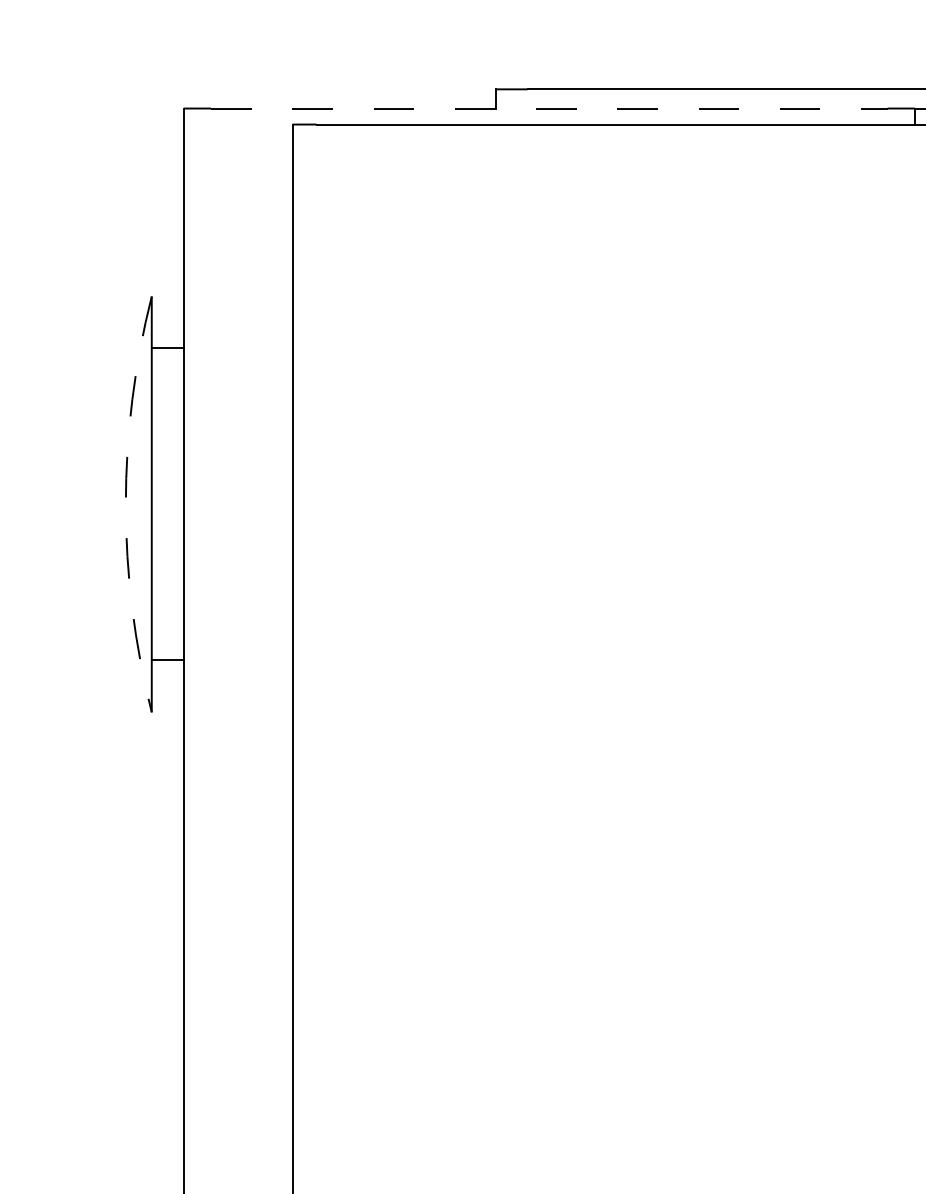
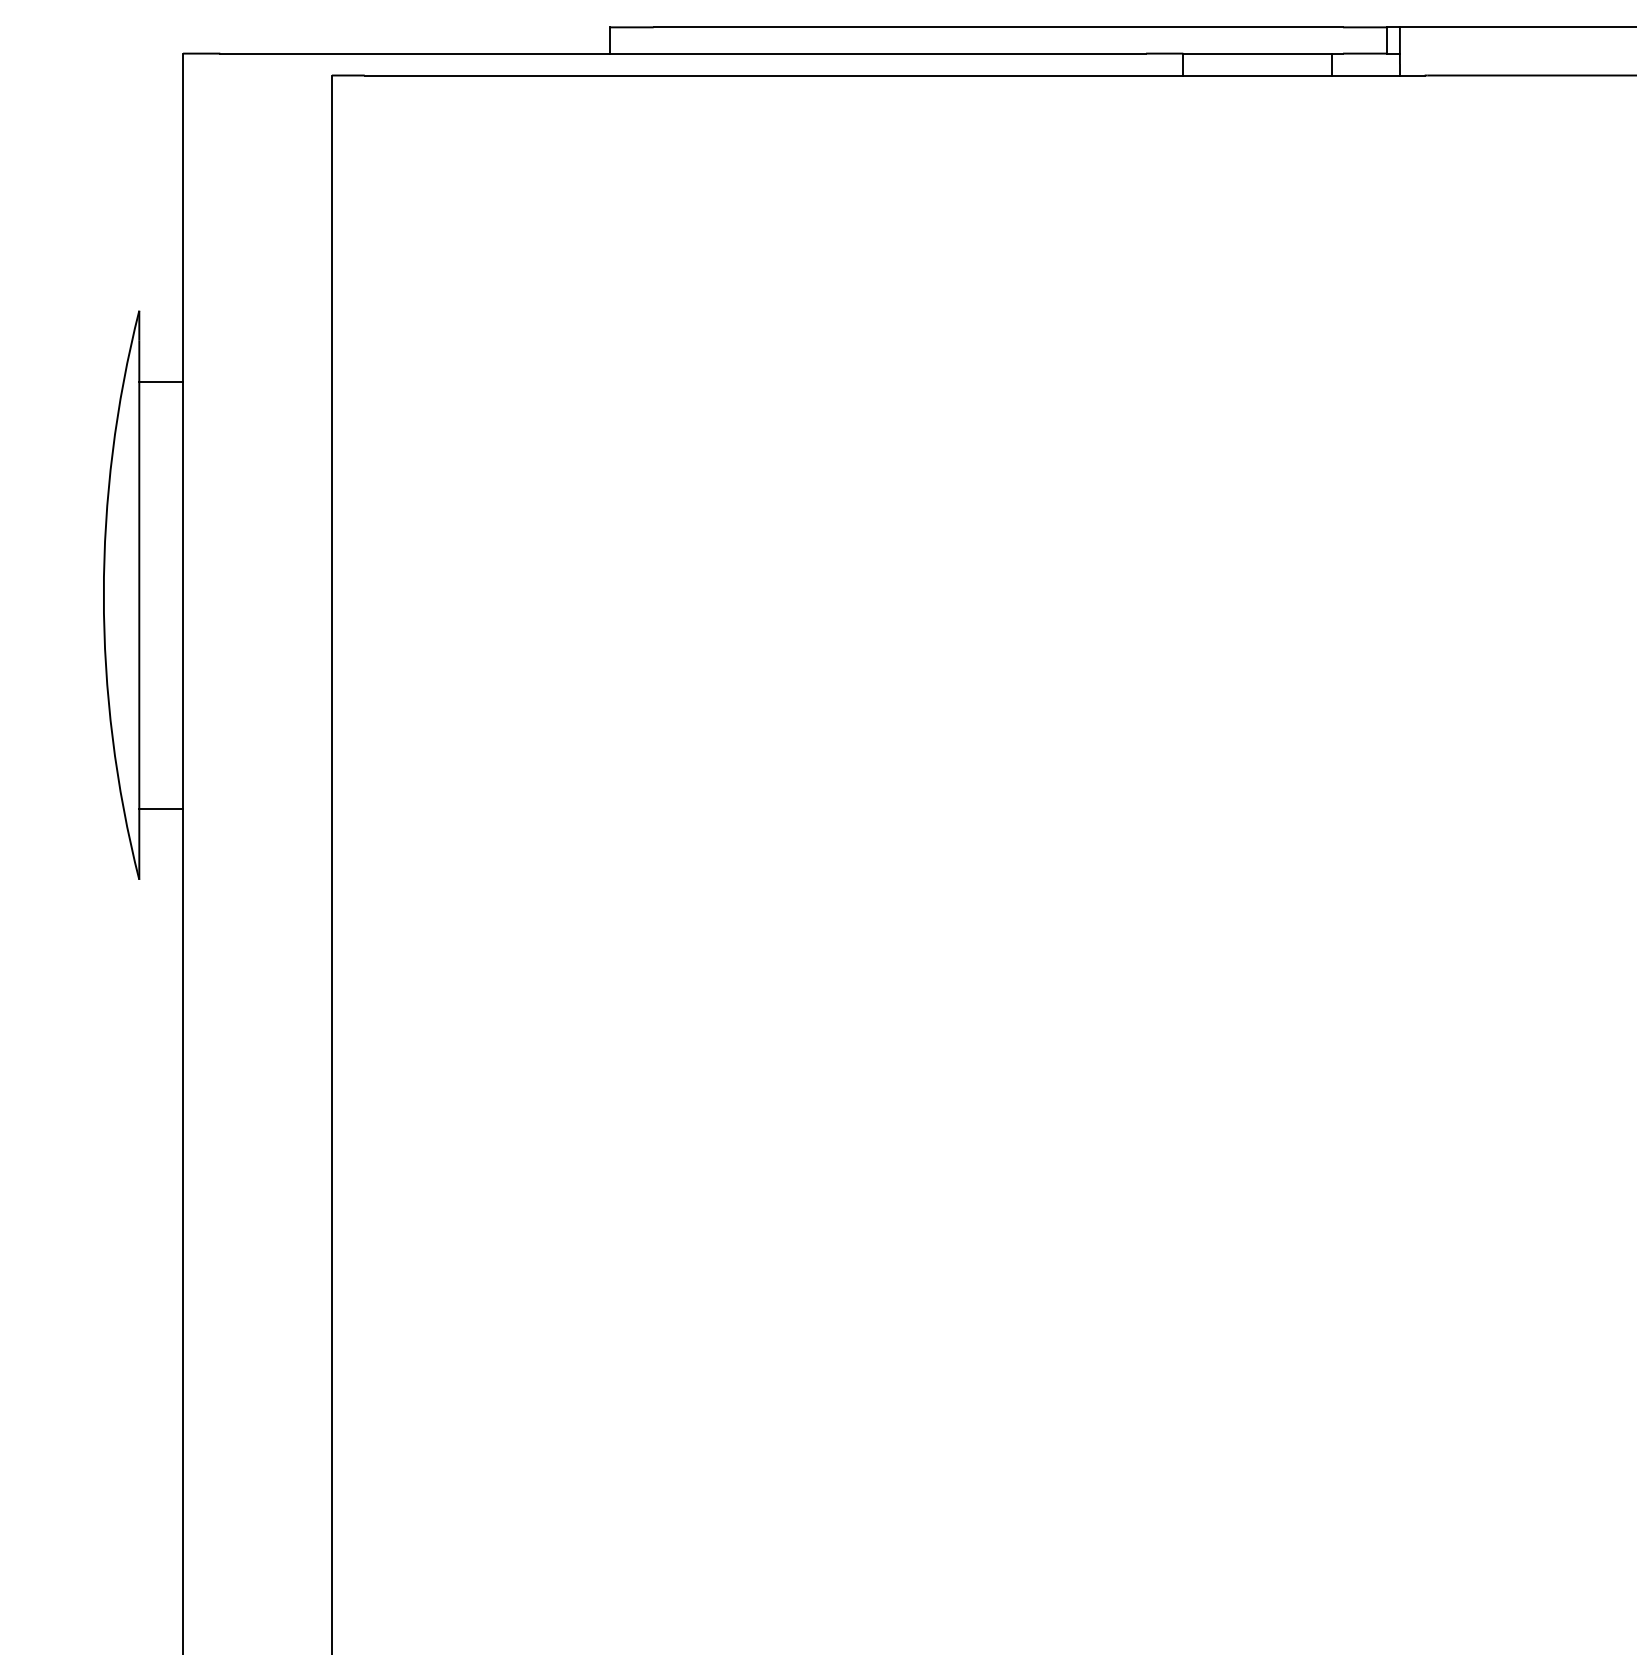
line: (549, 108) -> (683, 53), dashed -> solid
arc: (125, 504) -> (103, 595), dashed -> solid

